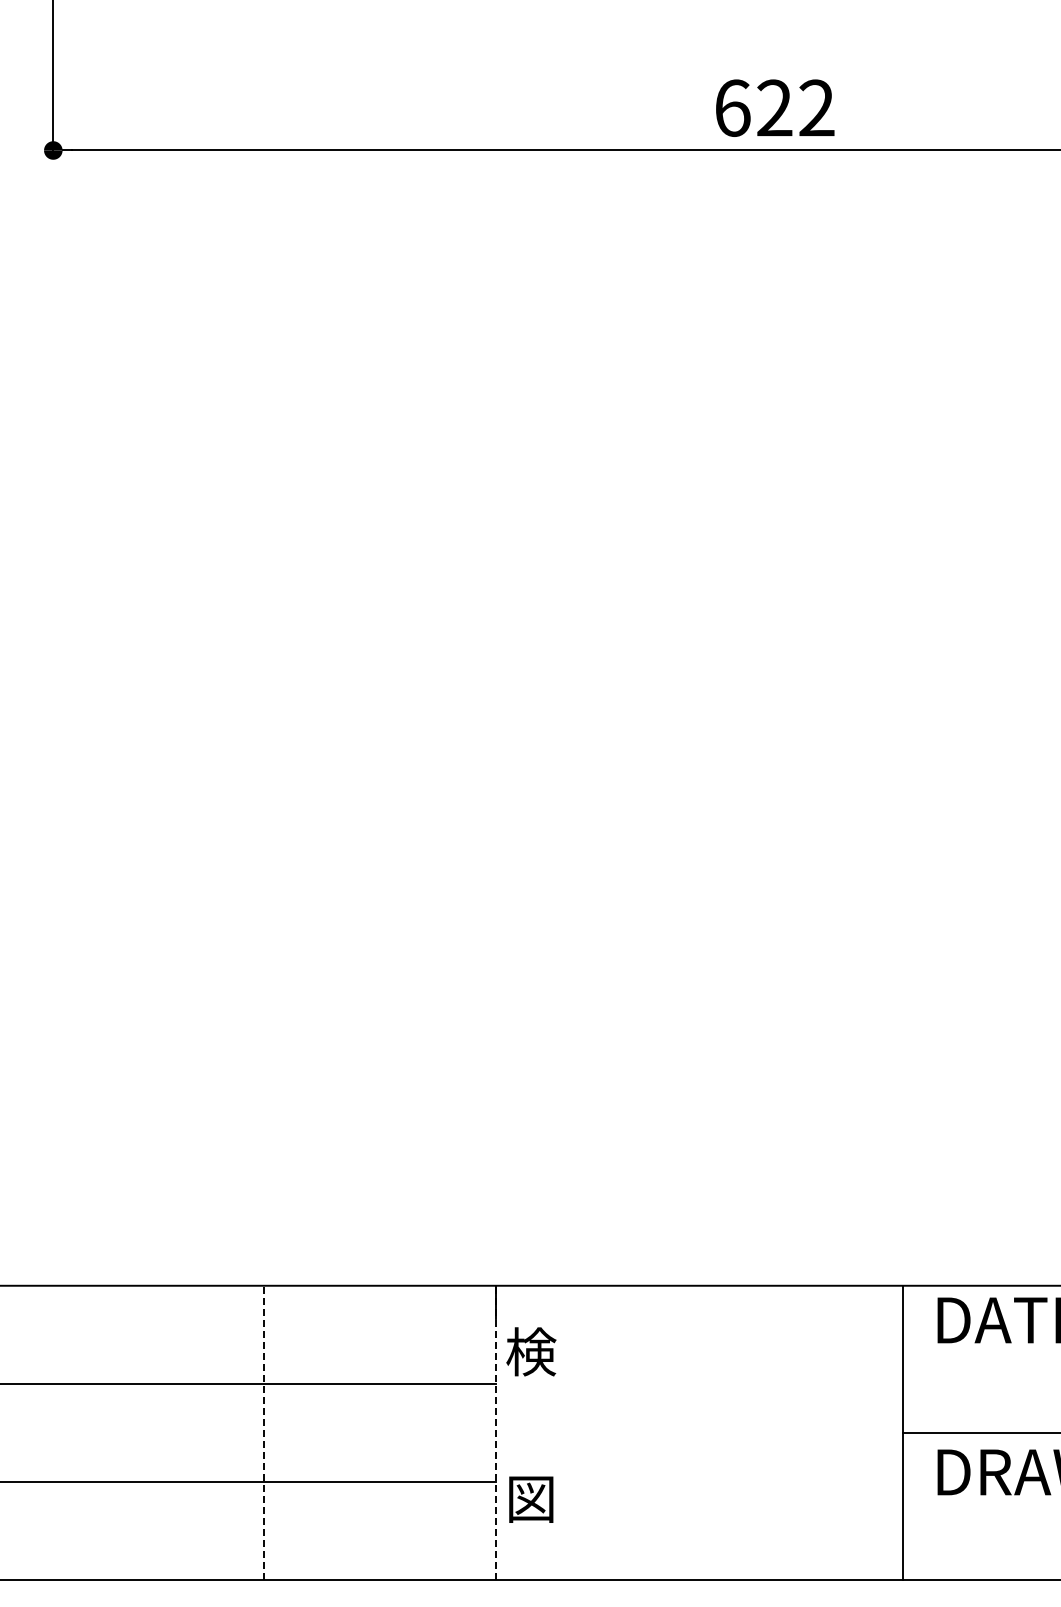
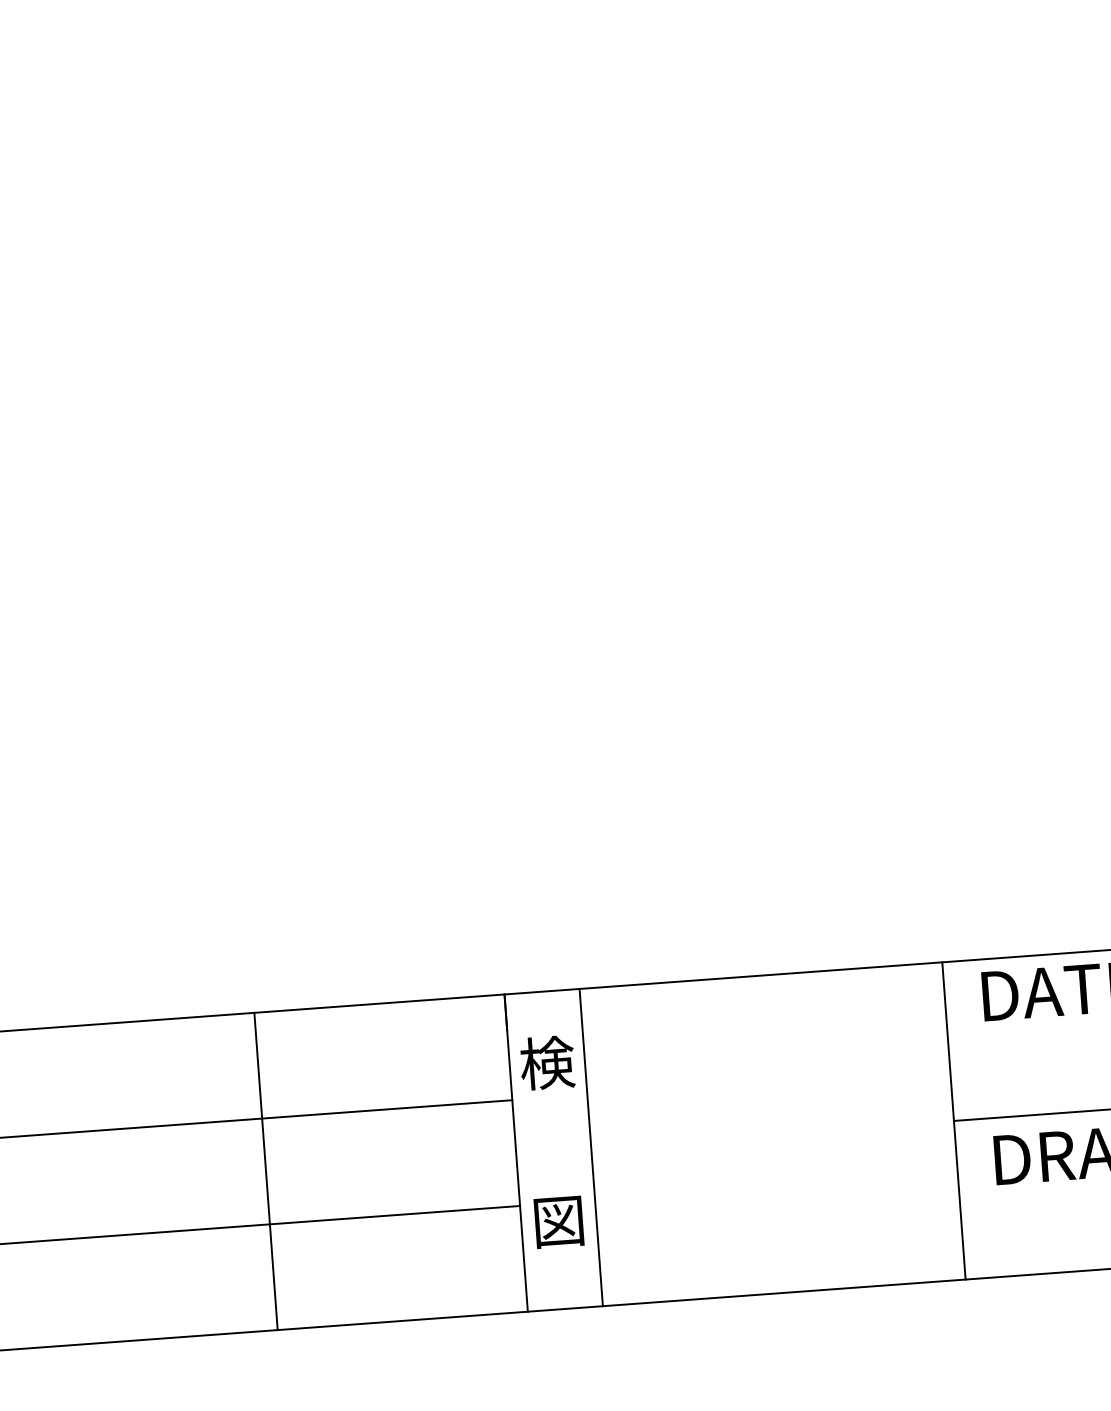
line: (264, 1432) -> (266, 1170), dashed -> solid
line: (496, 1432) -> (516, 1152), dashed -> solid
line: (566, 1432) -> (591, 1147), added

